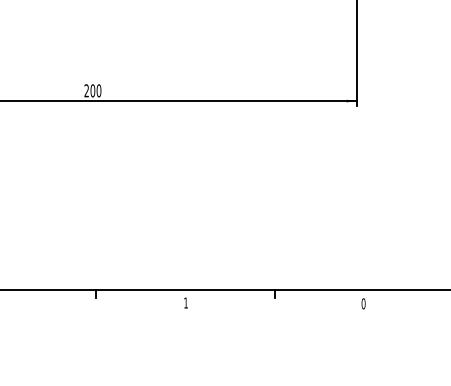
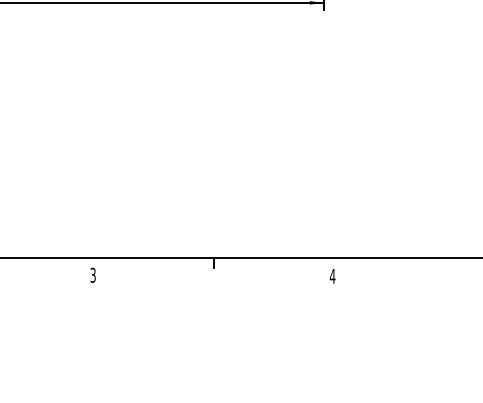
text: (185, 302) -> (92, 274), 1 -> 3
text: (363, 303) -> (332, 275), 0 -> 4

